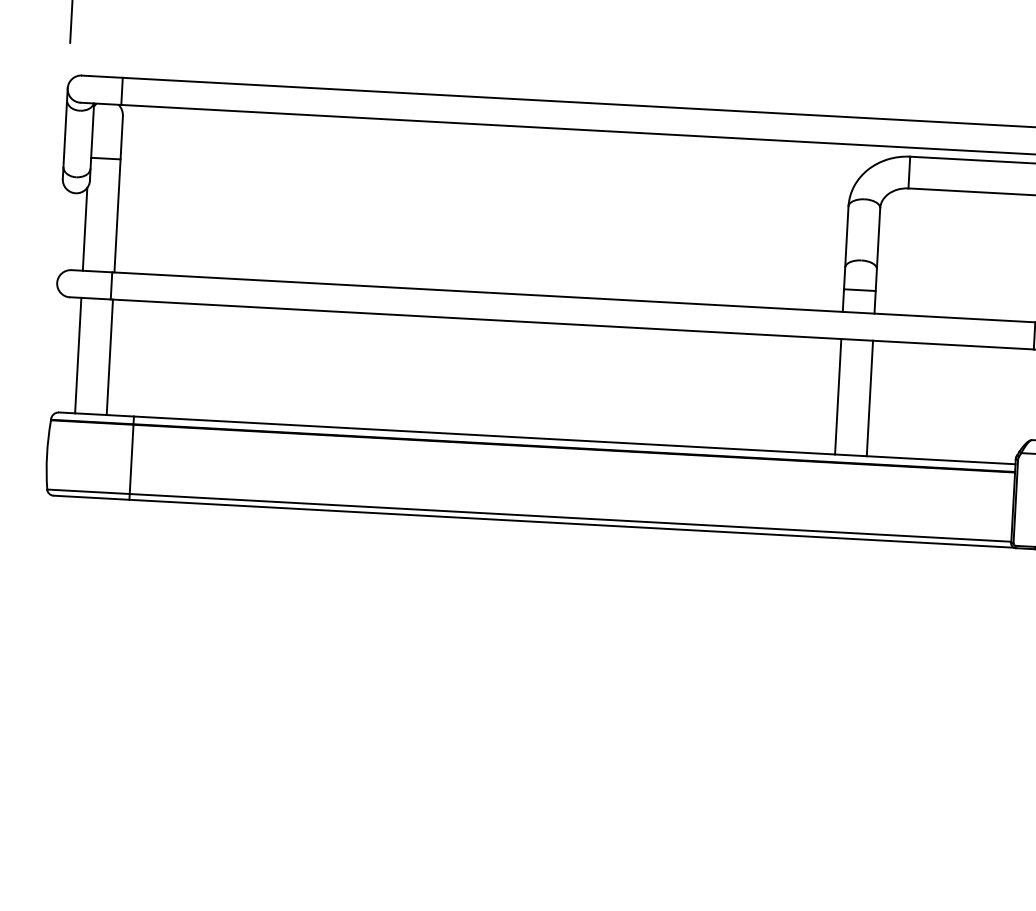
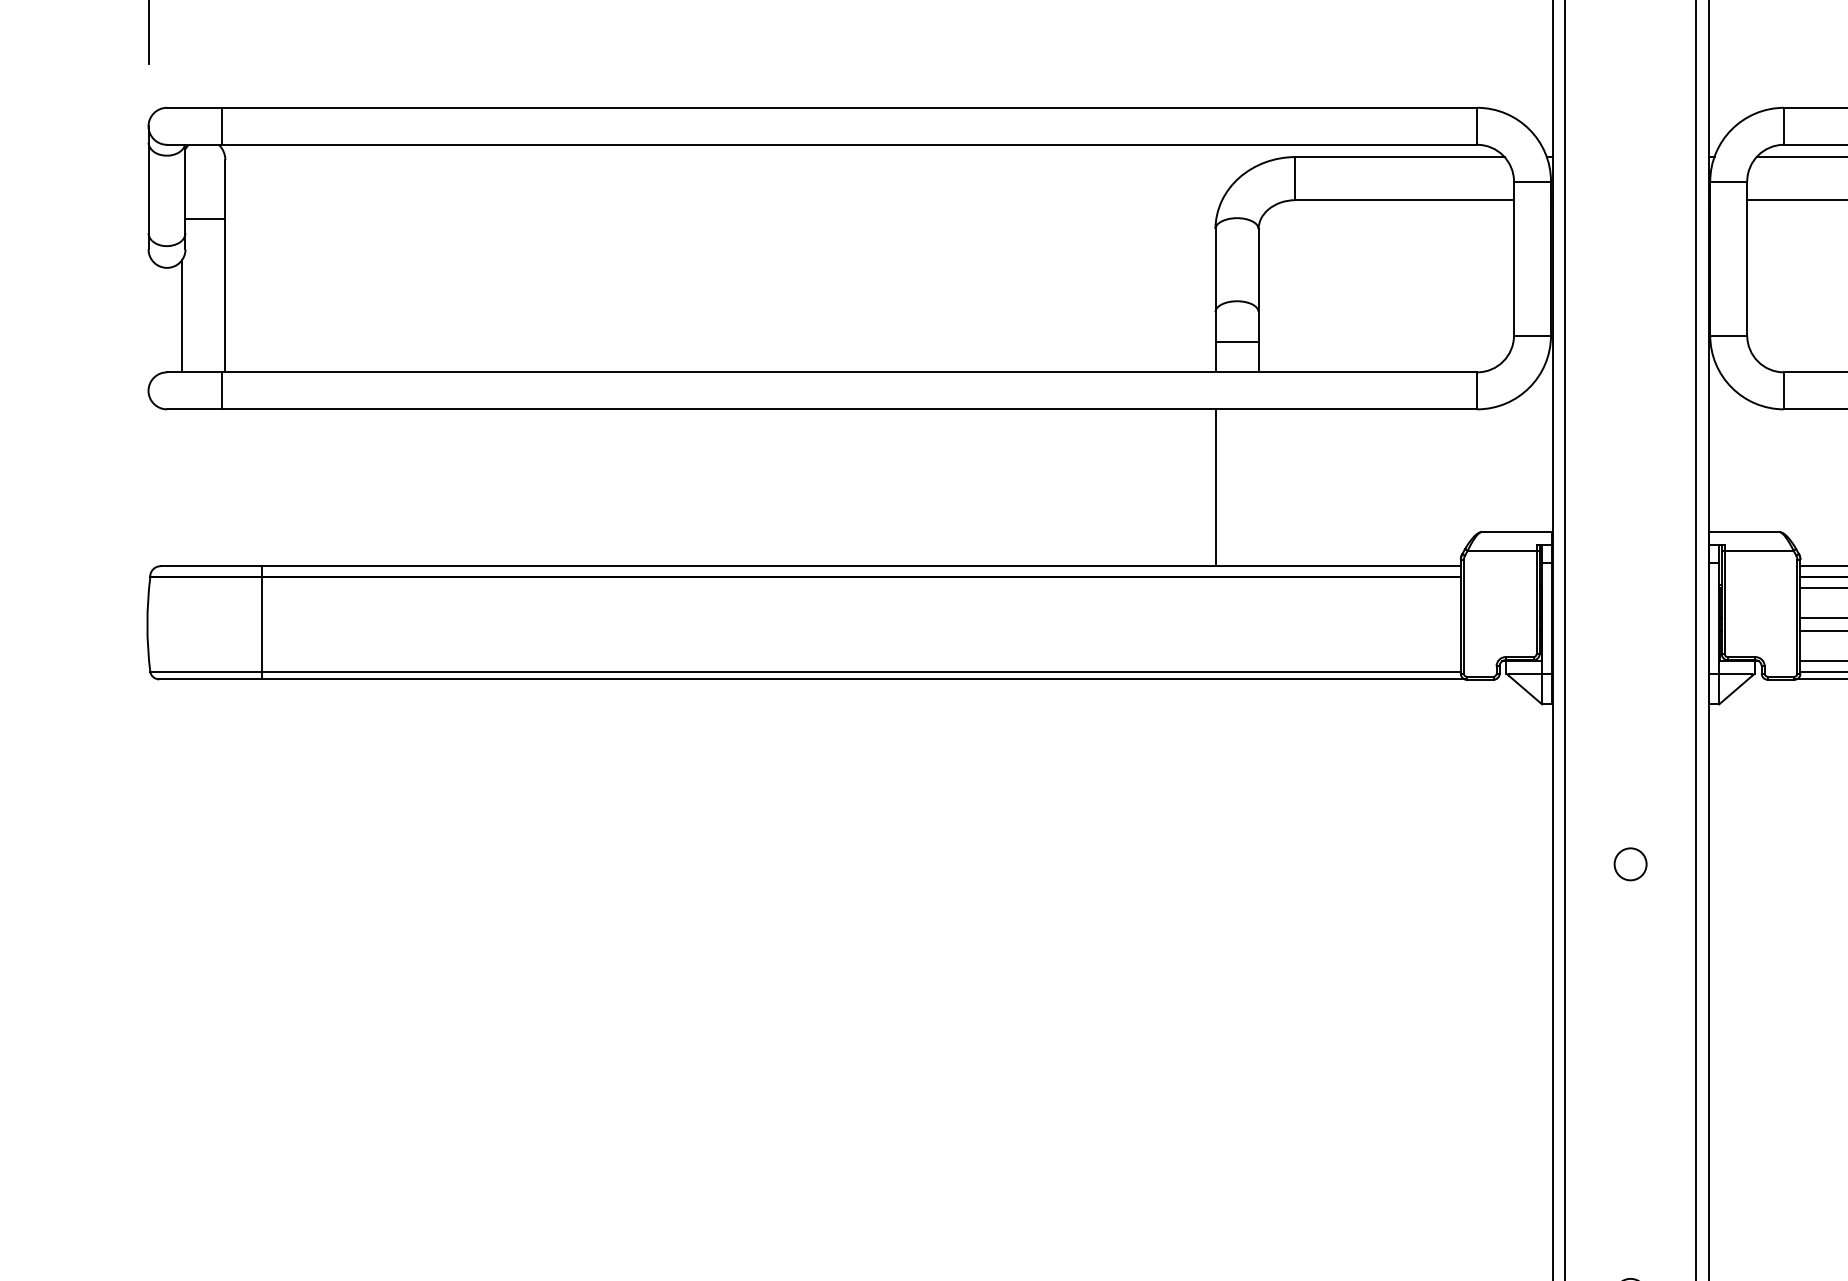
line: (78, 355) -> (182, 487), removed
line: (109, 357) -> (225, 487), removed
line: (869, 398) -> (1258, 487), removed

